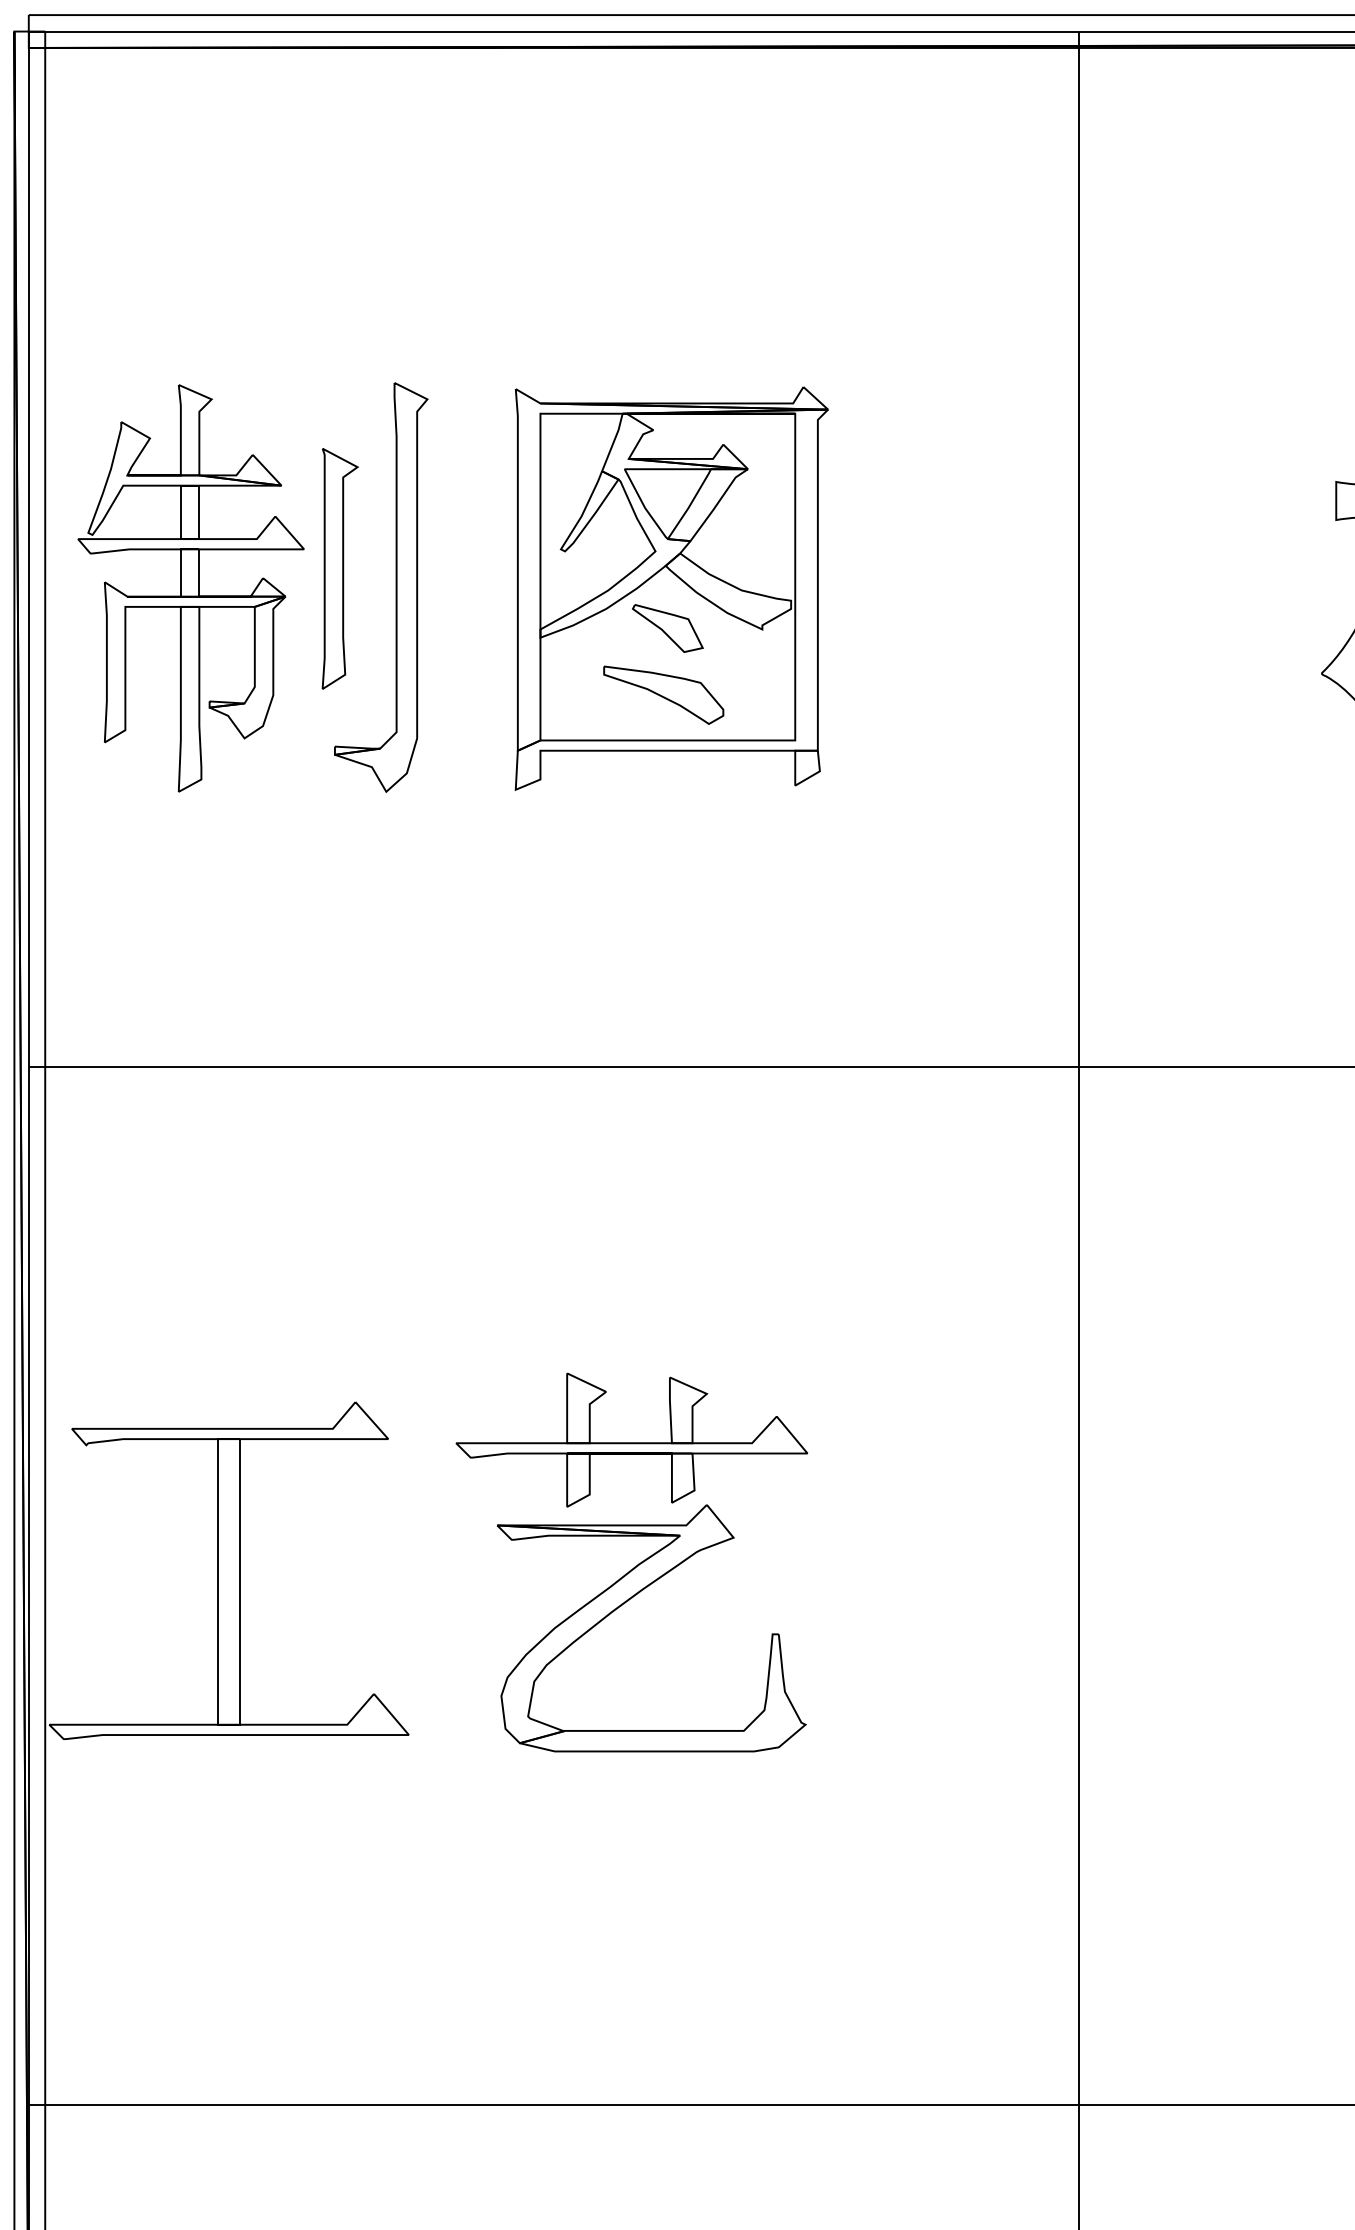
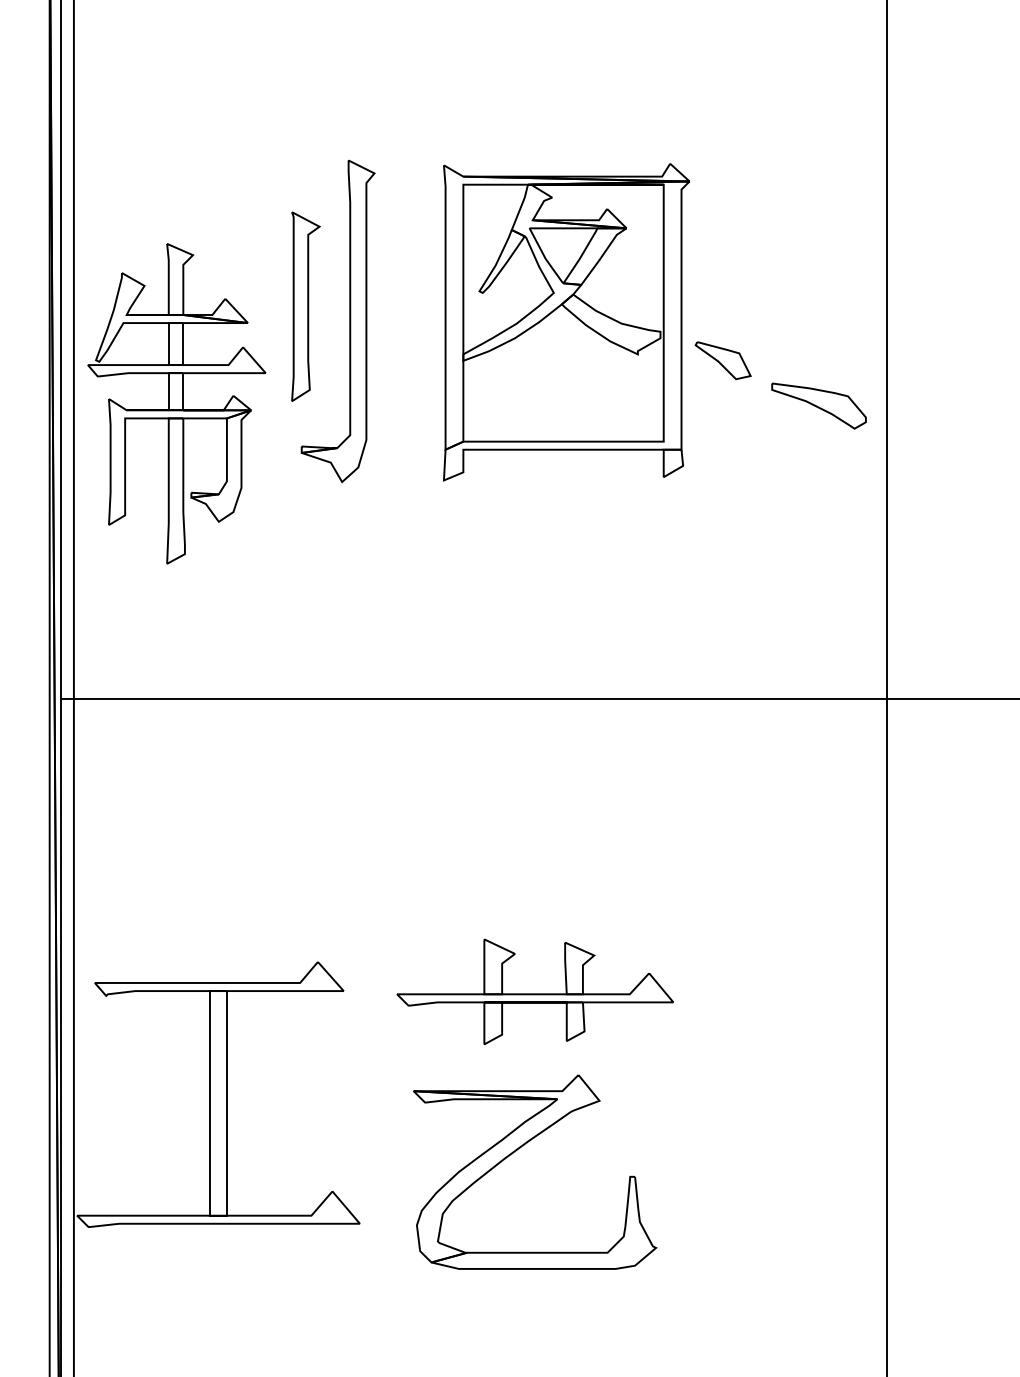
part: (190, 588) -> (176, 403), moved
part: (667, 628) -> (722, 360), moved
part: (663, 694) -> (818, 405), moved
part: (628, 1601) -> (516, 1151), moved

